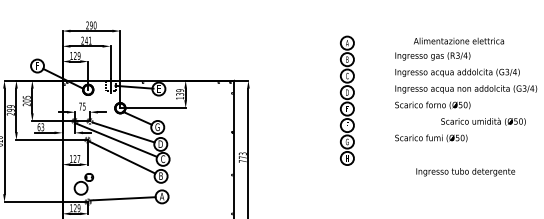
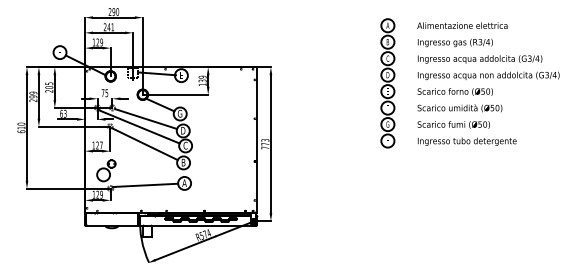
text: (459, 40) -> (462, 25), moved
part: (347, 100) -> (387, 83), moved
text: (483, 121) -> (459, 108), moved
text: (465, 171) -> (466, 141), moved

